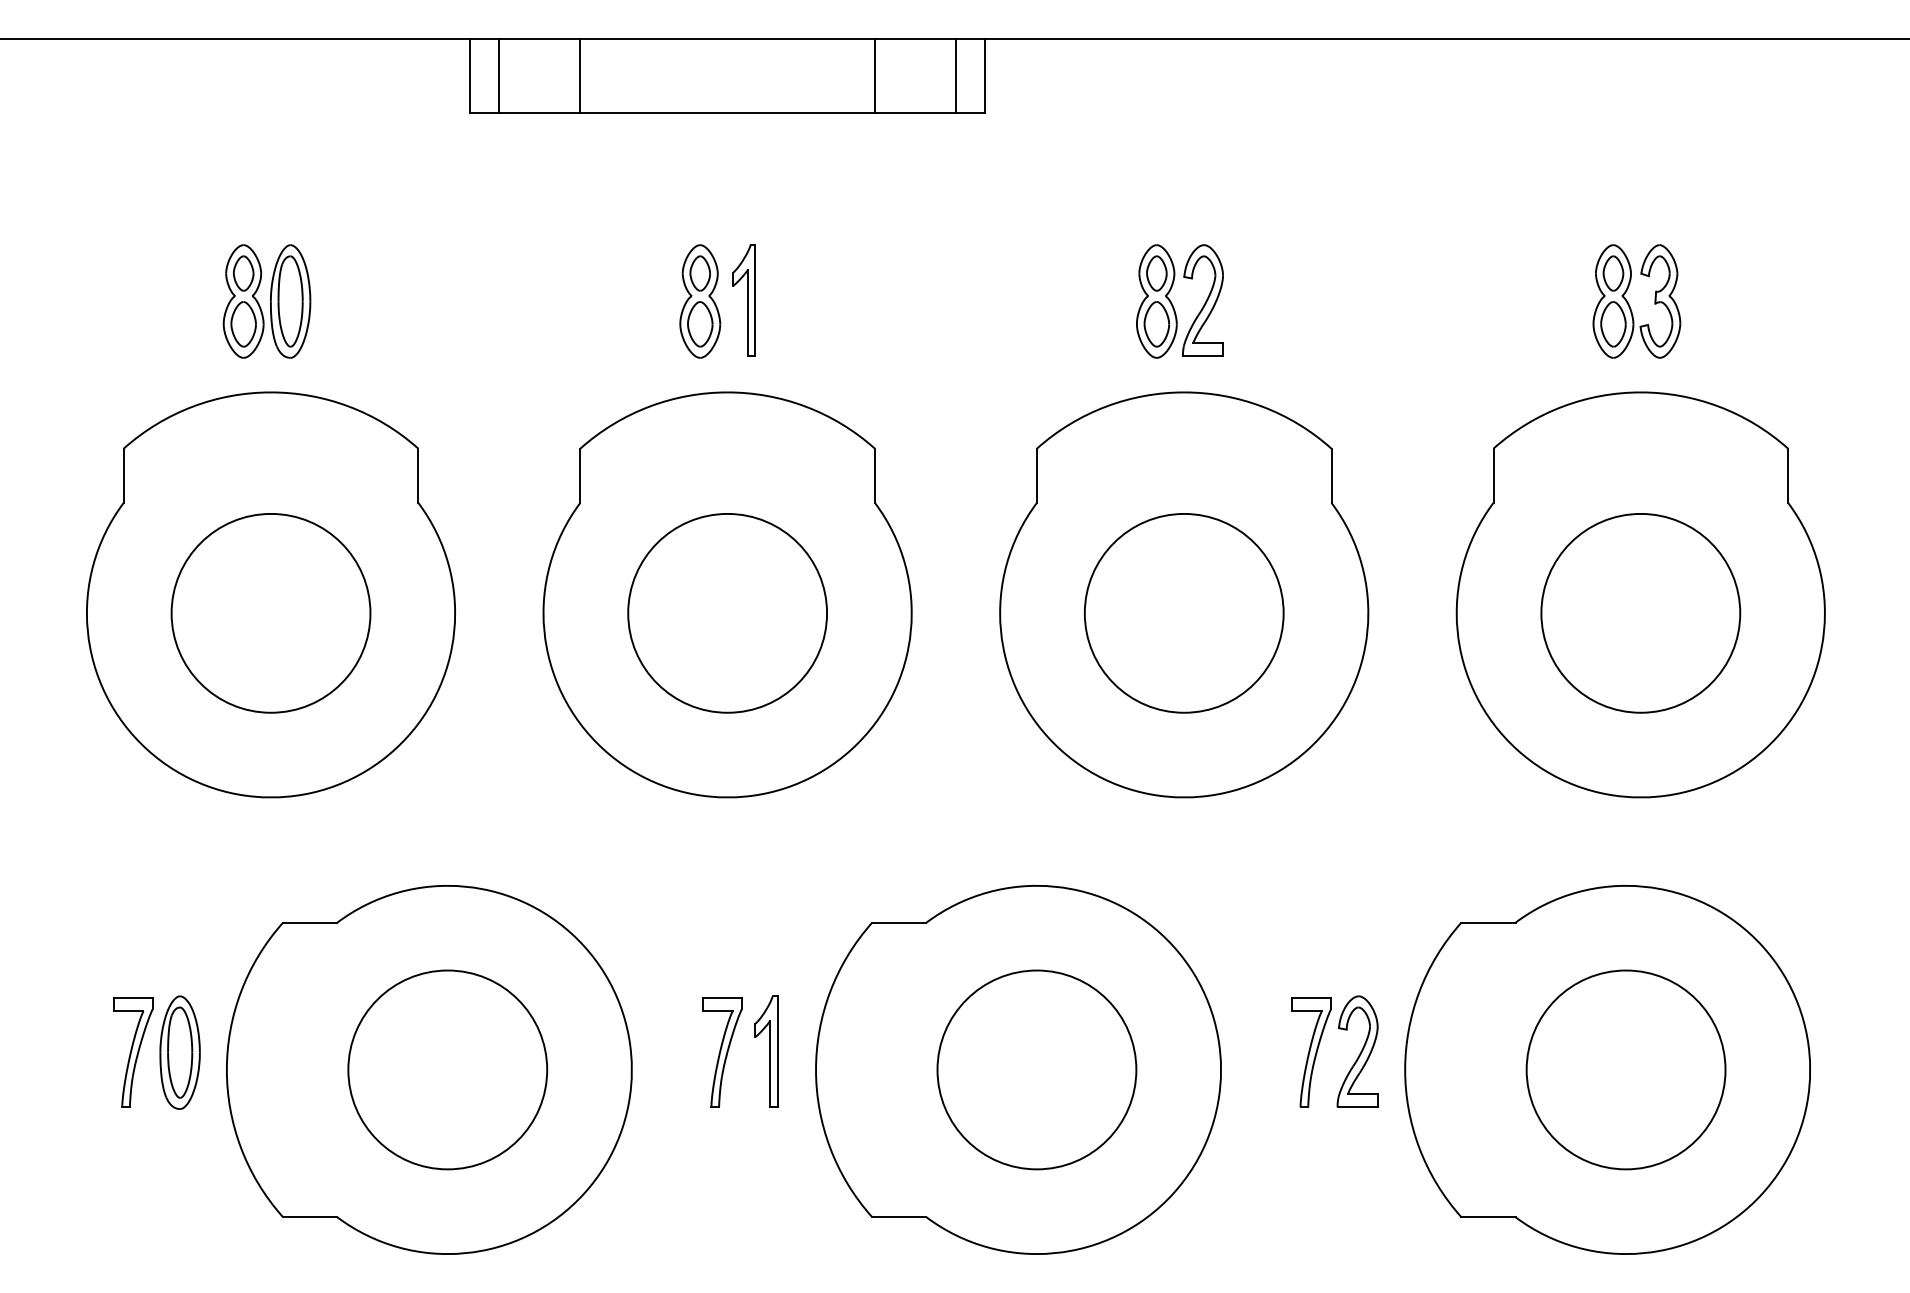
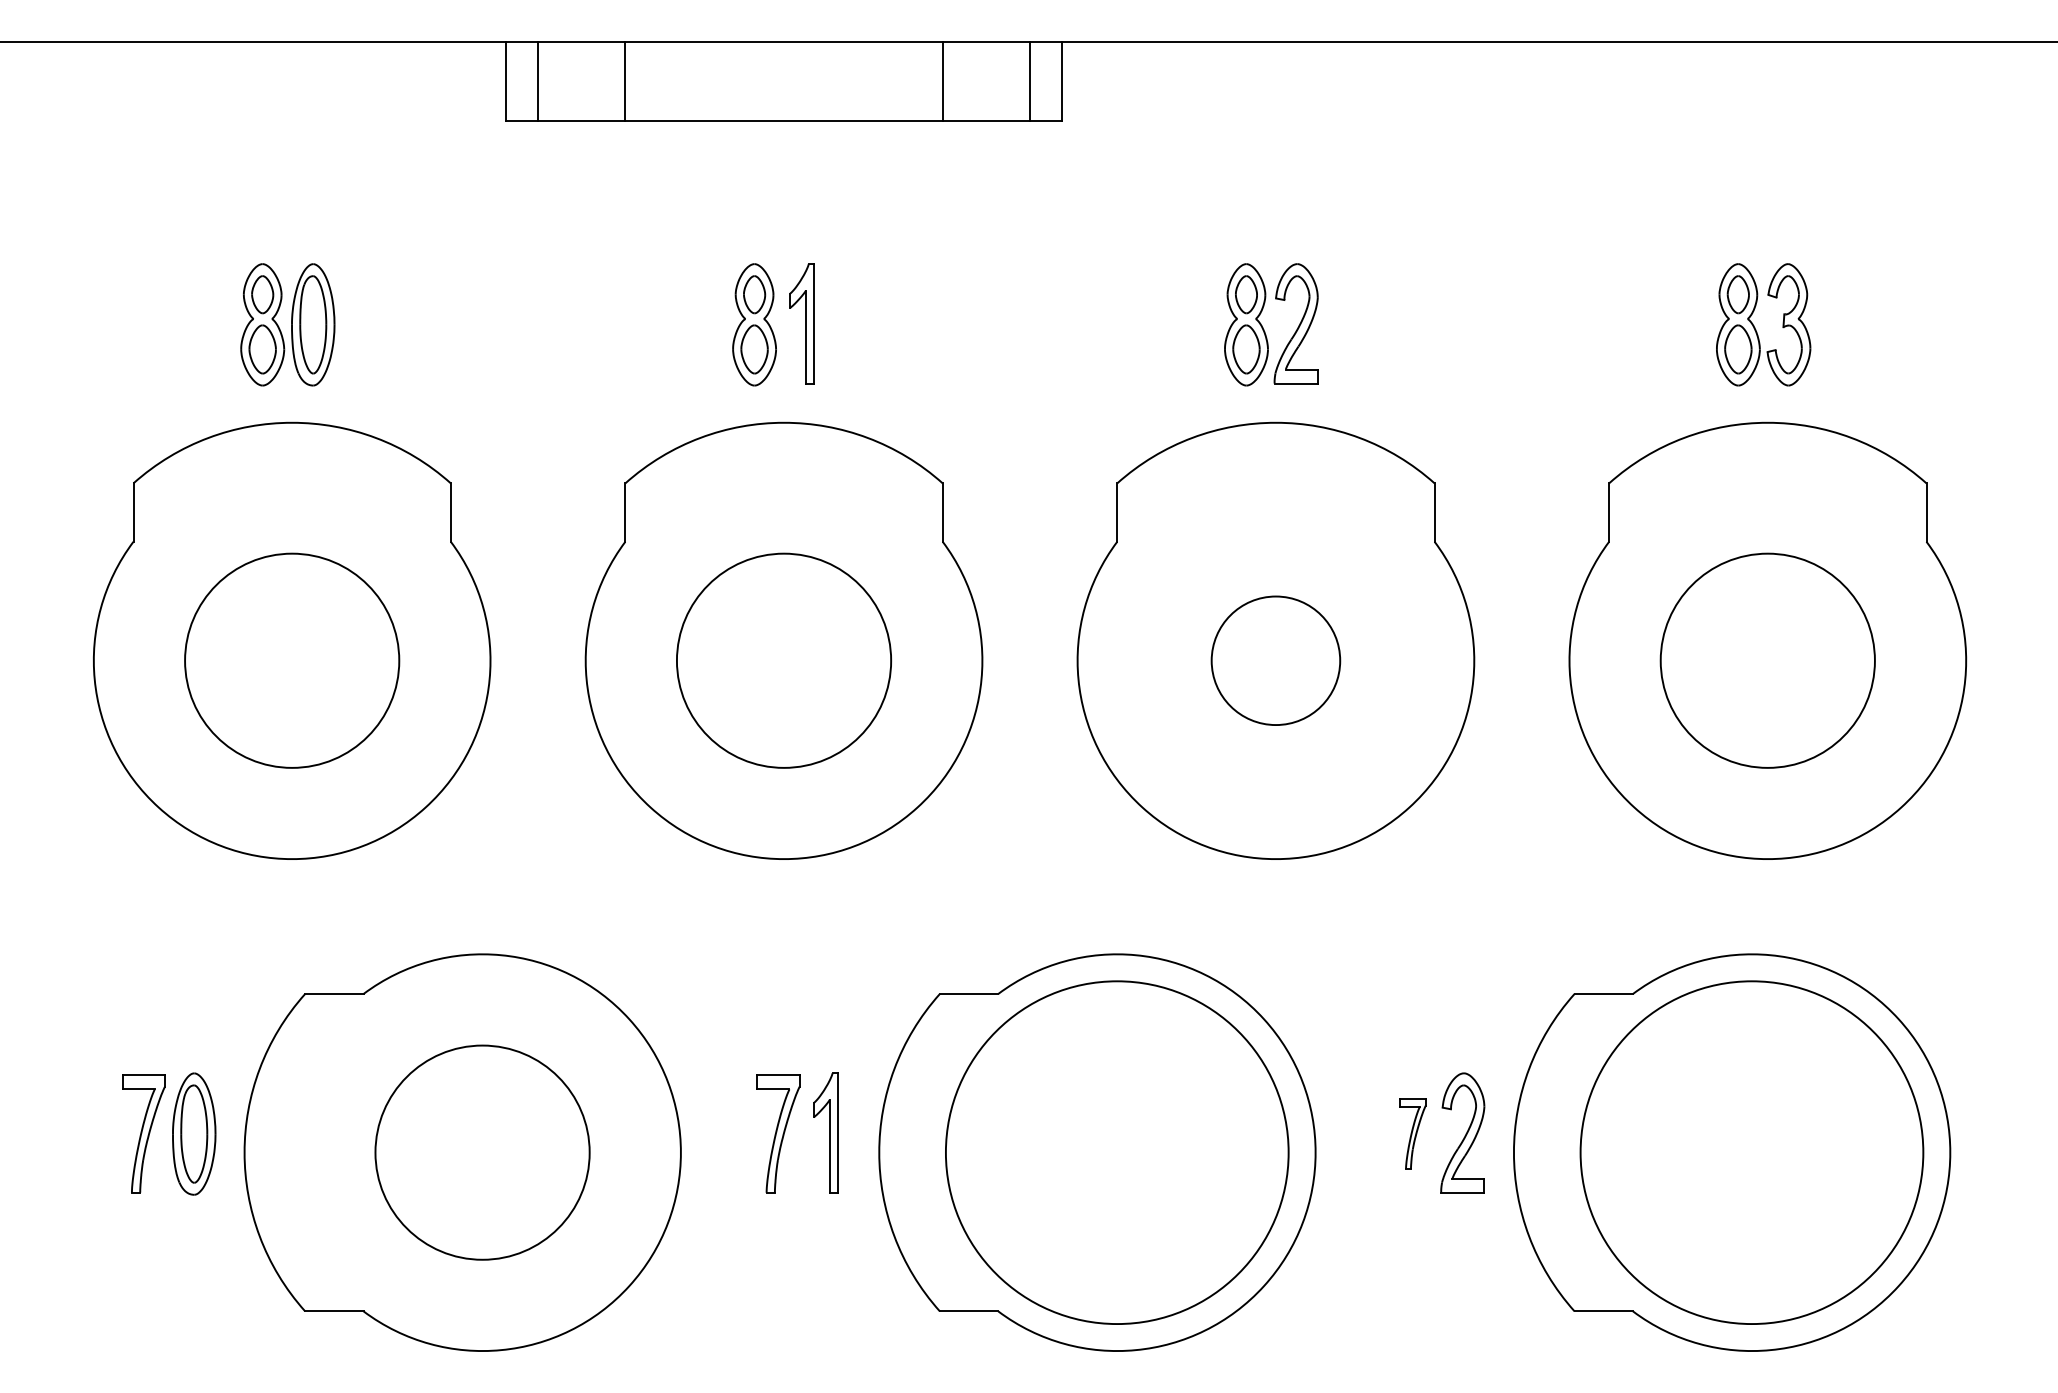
circle: (1183, 612) -> (1275, 659), size x0.6
part: (1311, 1052) -> (1413, 1133), size x0.6
circle: (1036, 1069) -> (1116, 1152), size x1.6
circle: (1625, 1069) -> (1751, 1152), size x1.6

